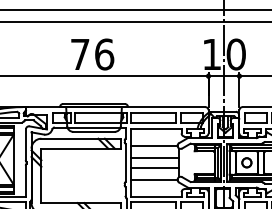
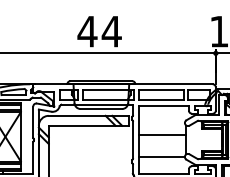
text: (92, 54) -> (99, 31), 76 -> 44
line: (154, 145) -> (161, 122), removed
line: (155, 168) -> (162, 145), removed

